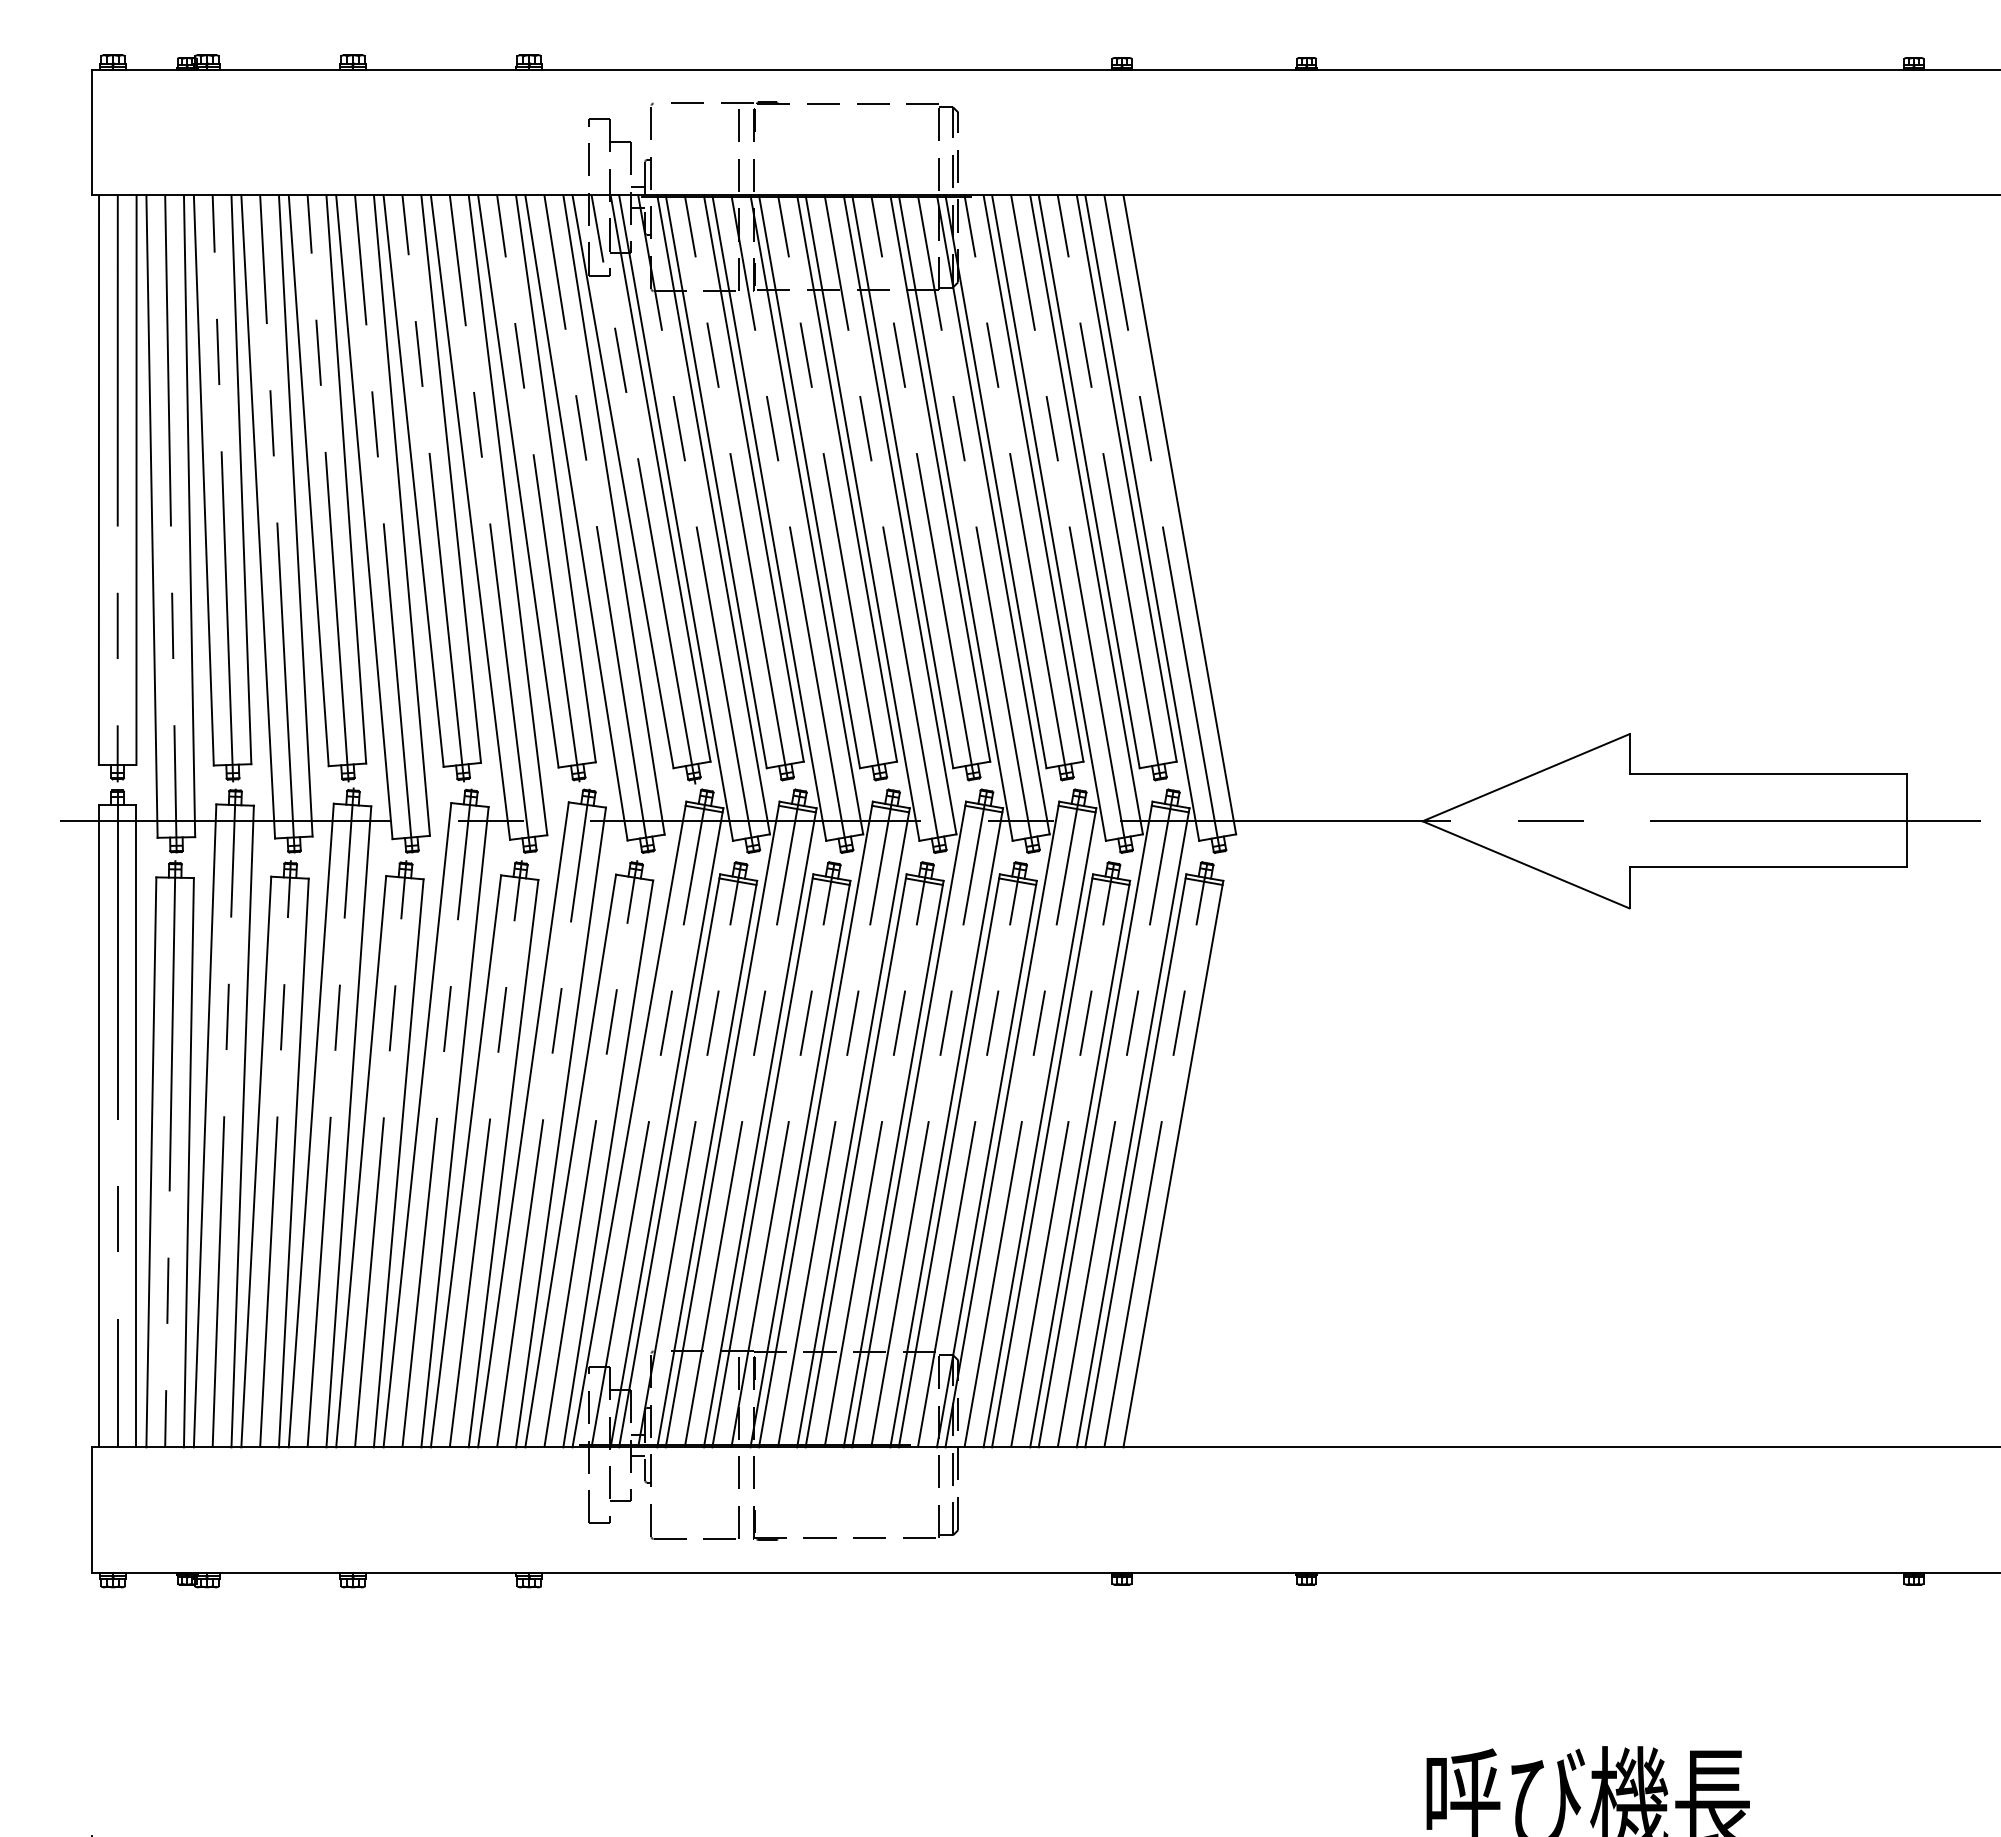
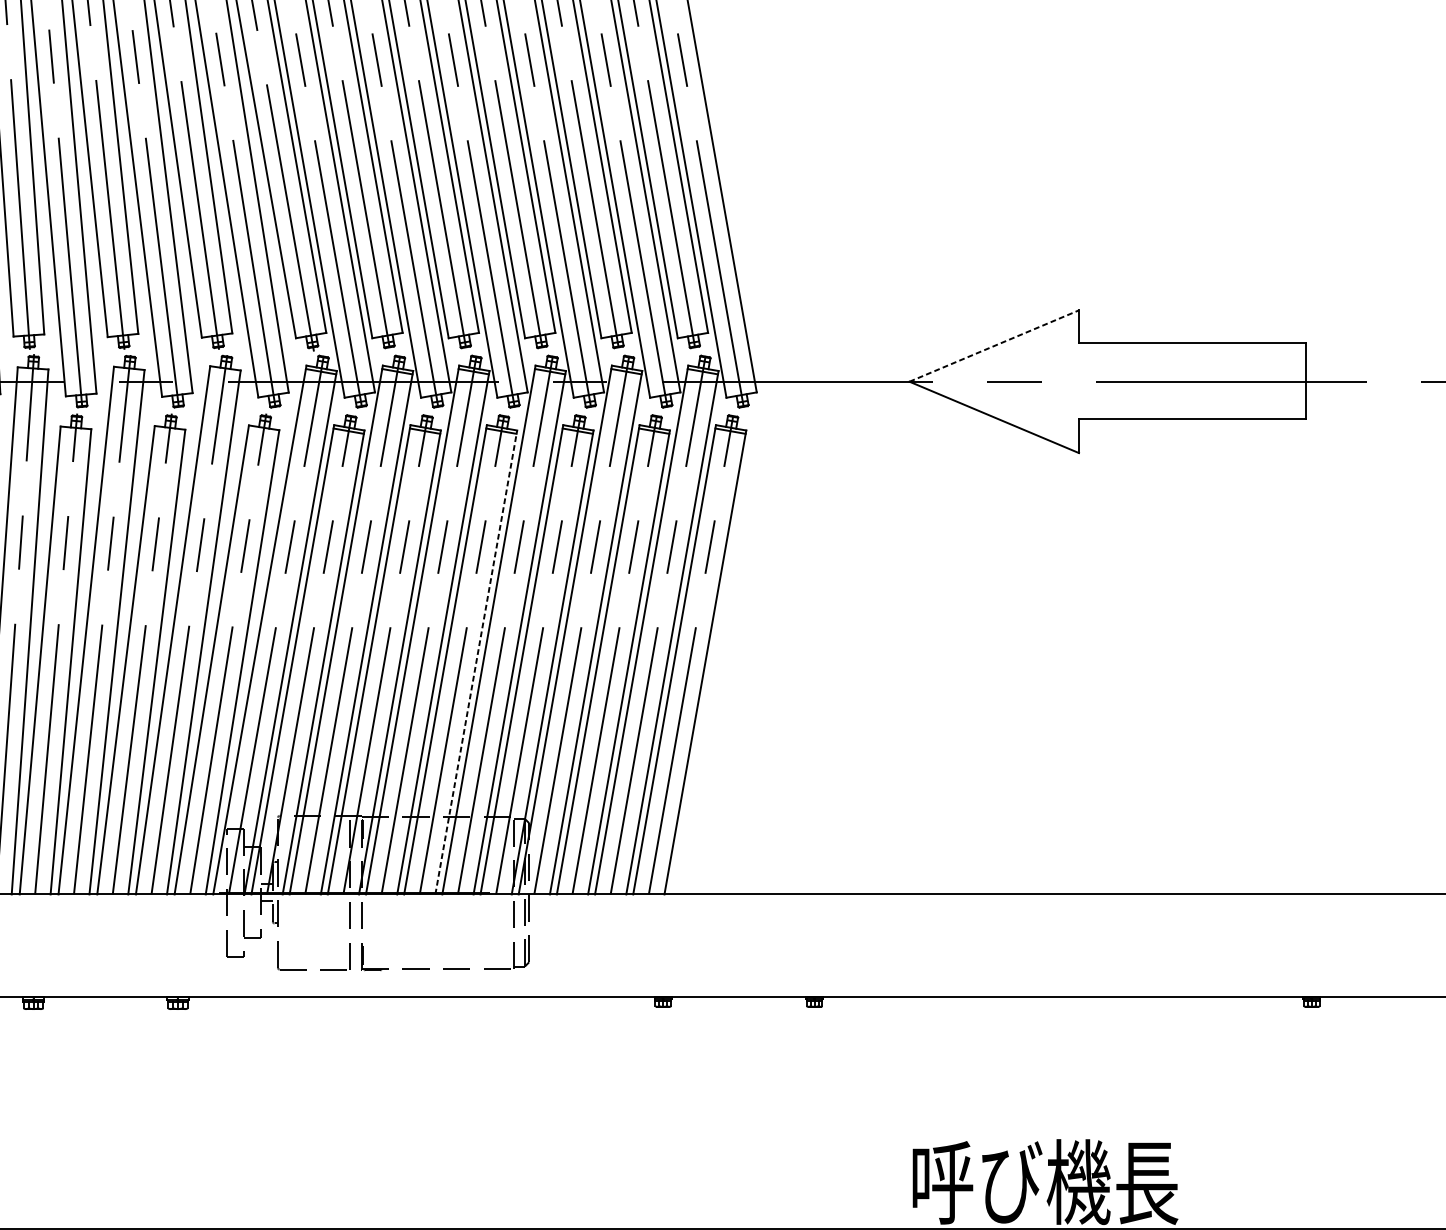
line: (1526, 777) -> (994, 345), solid -> dashed
line: (893, 1164) -> (476, 662), solid -> dashed

